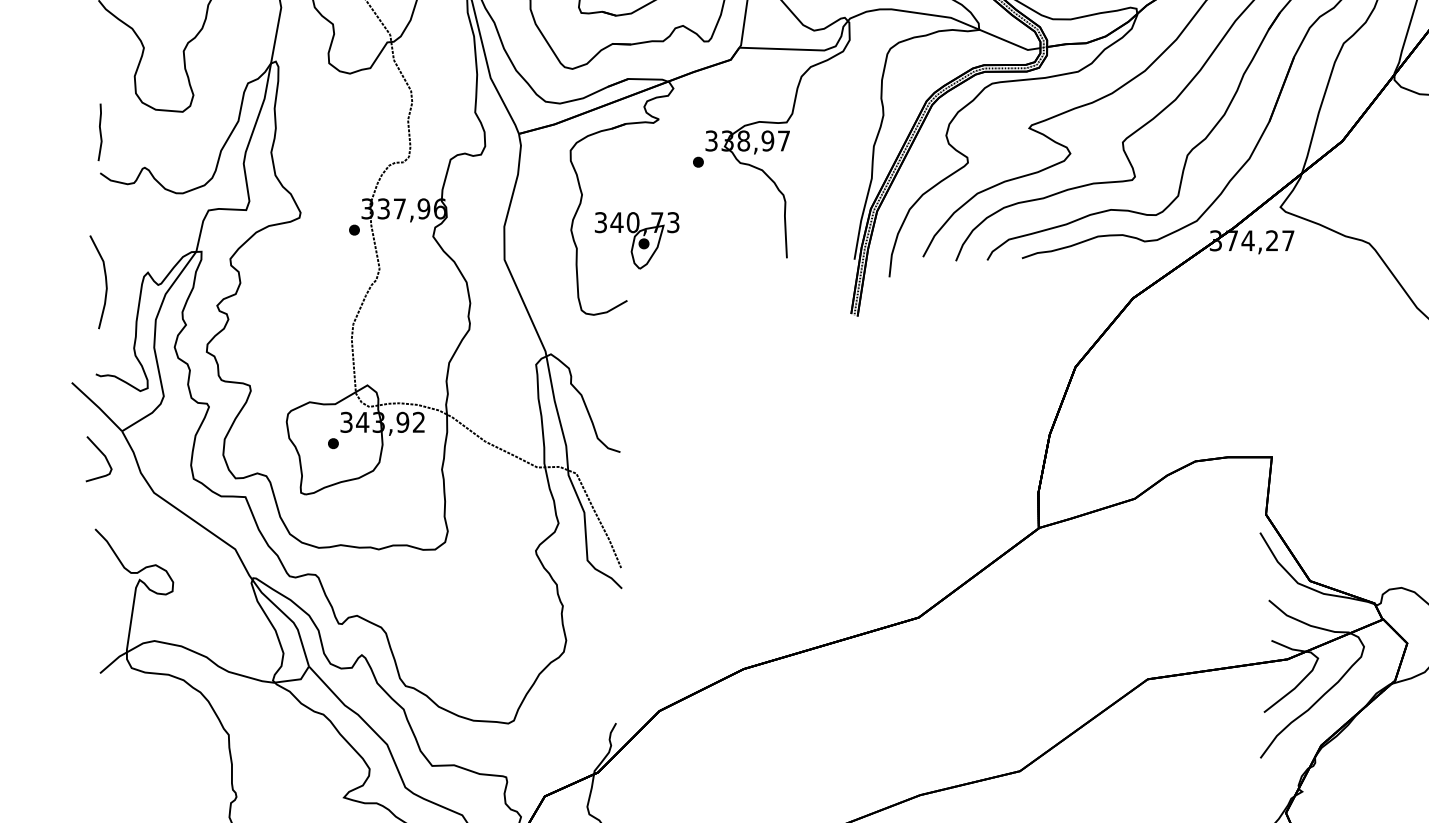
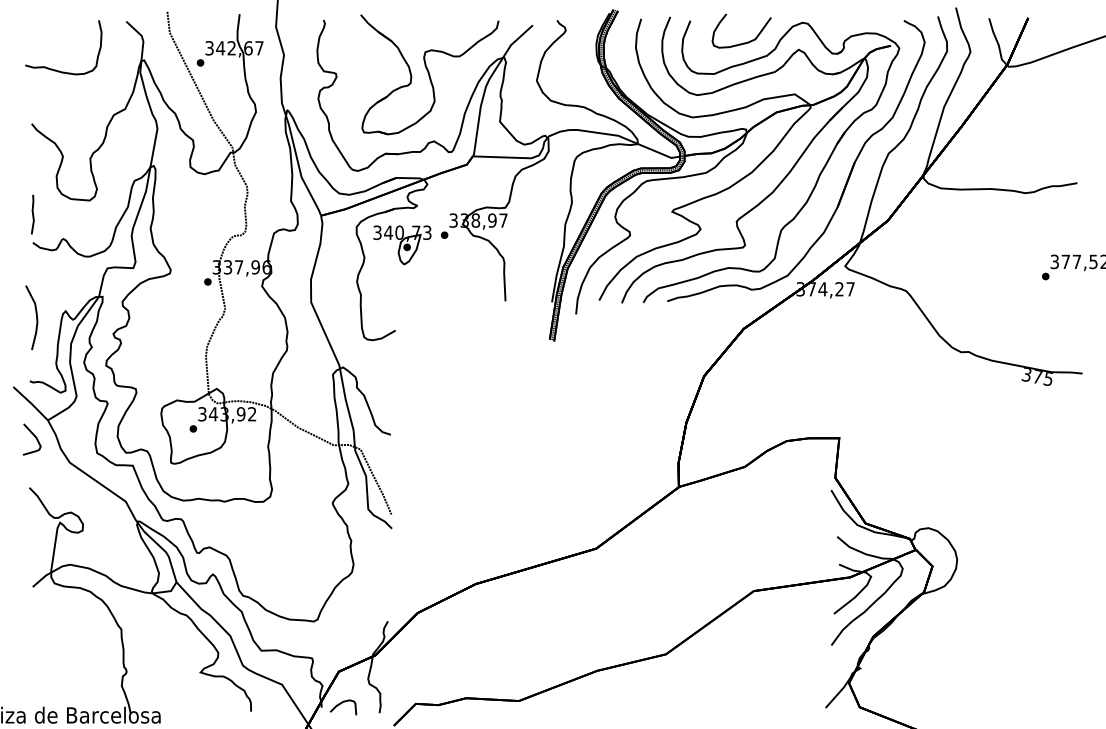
part: (637, 241) -> (402, 245), moved

